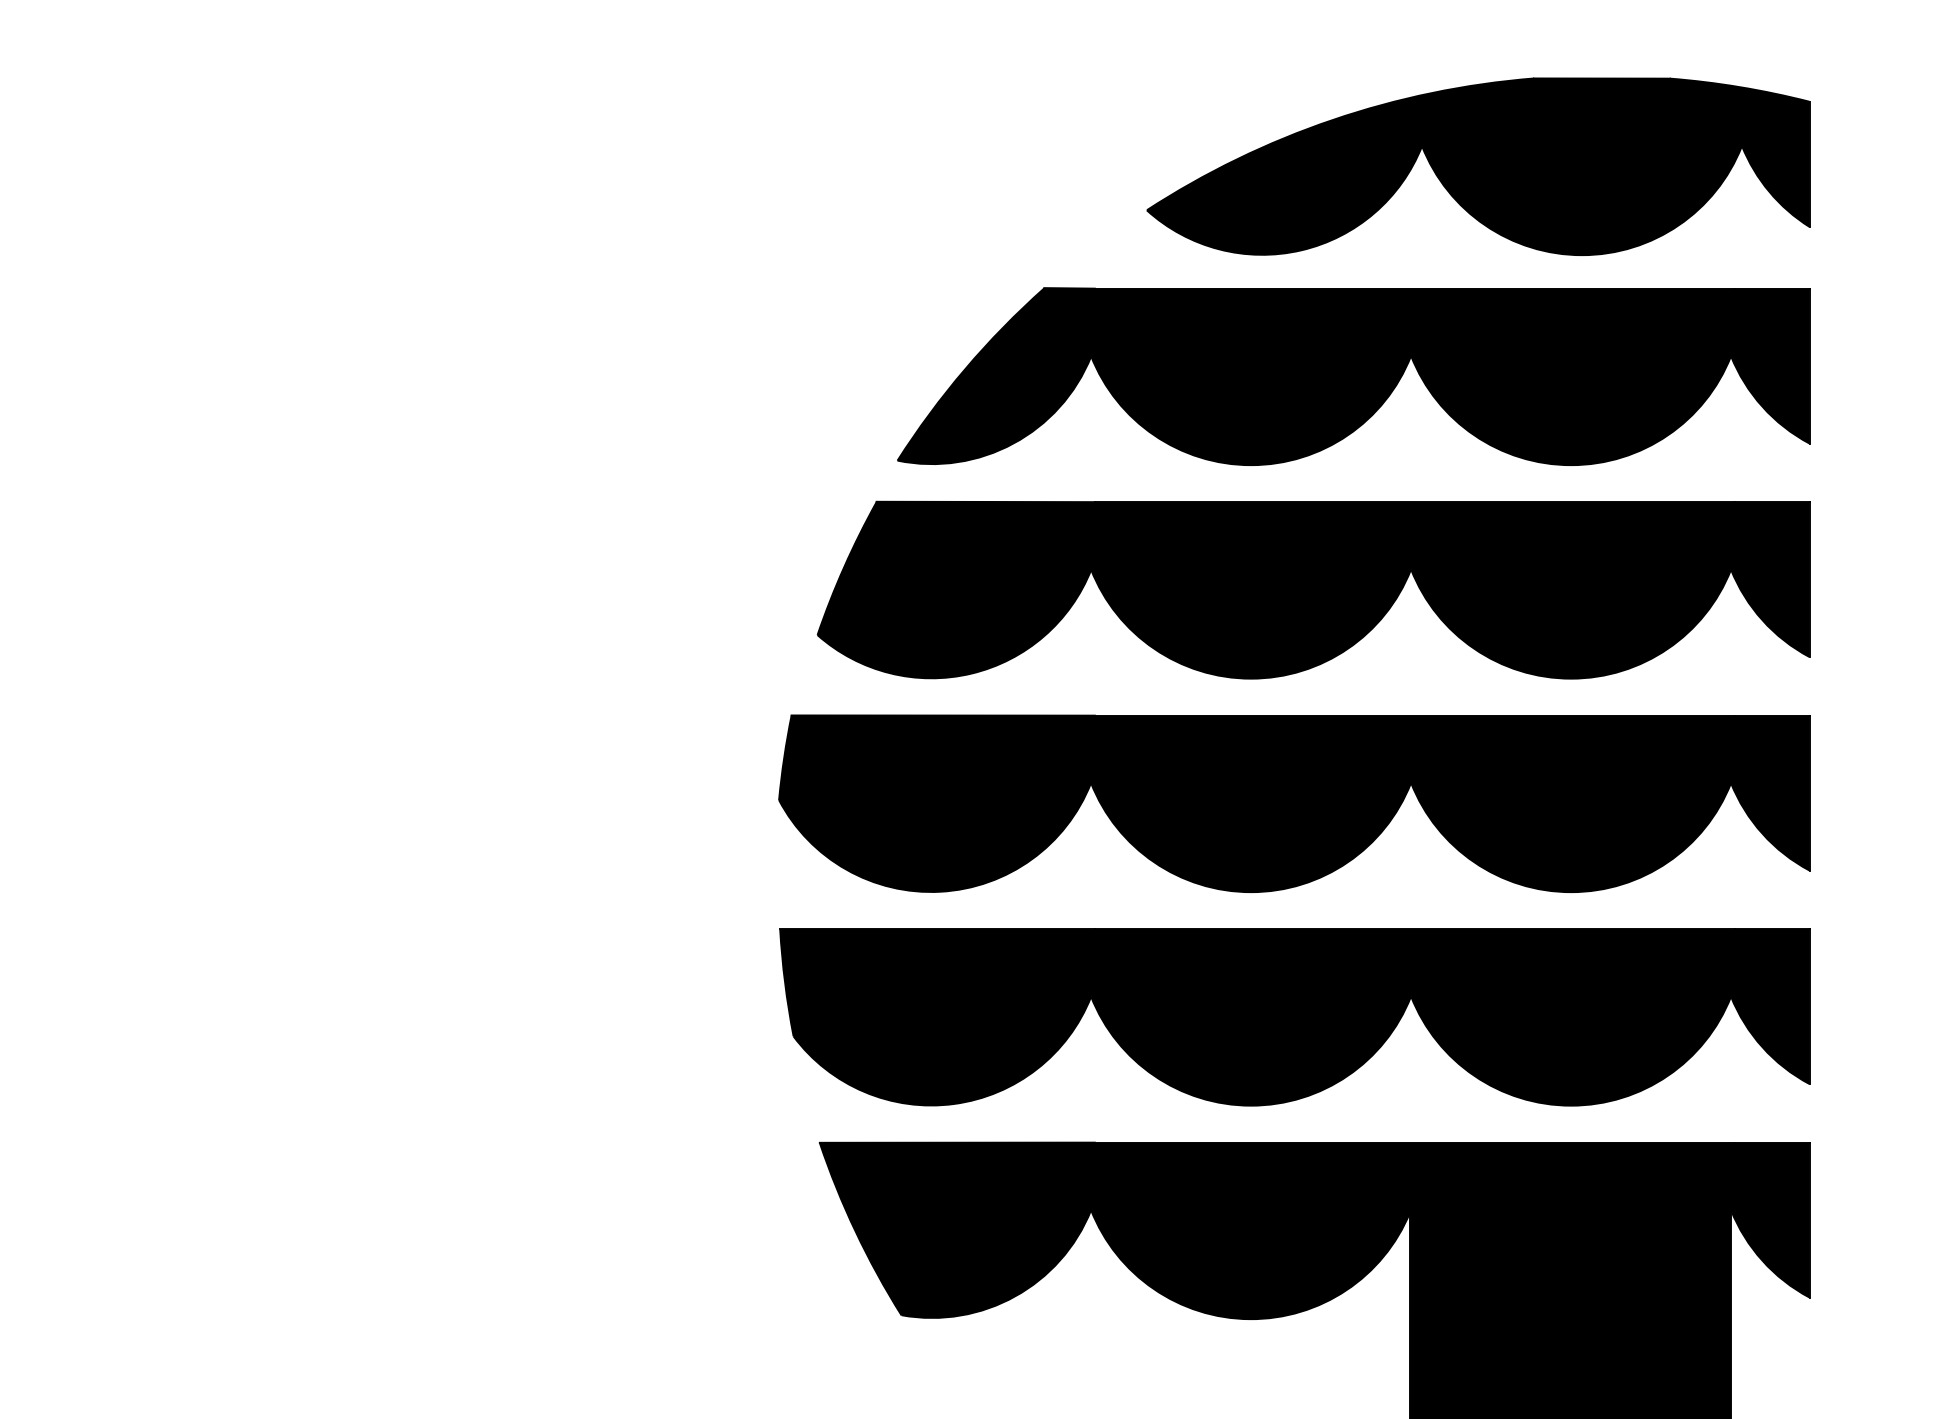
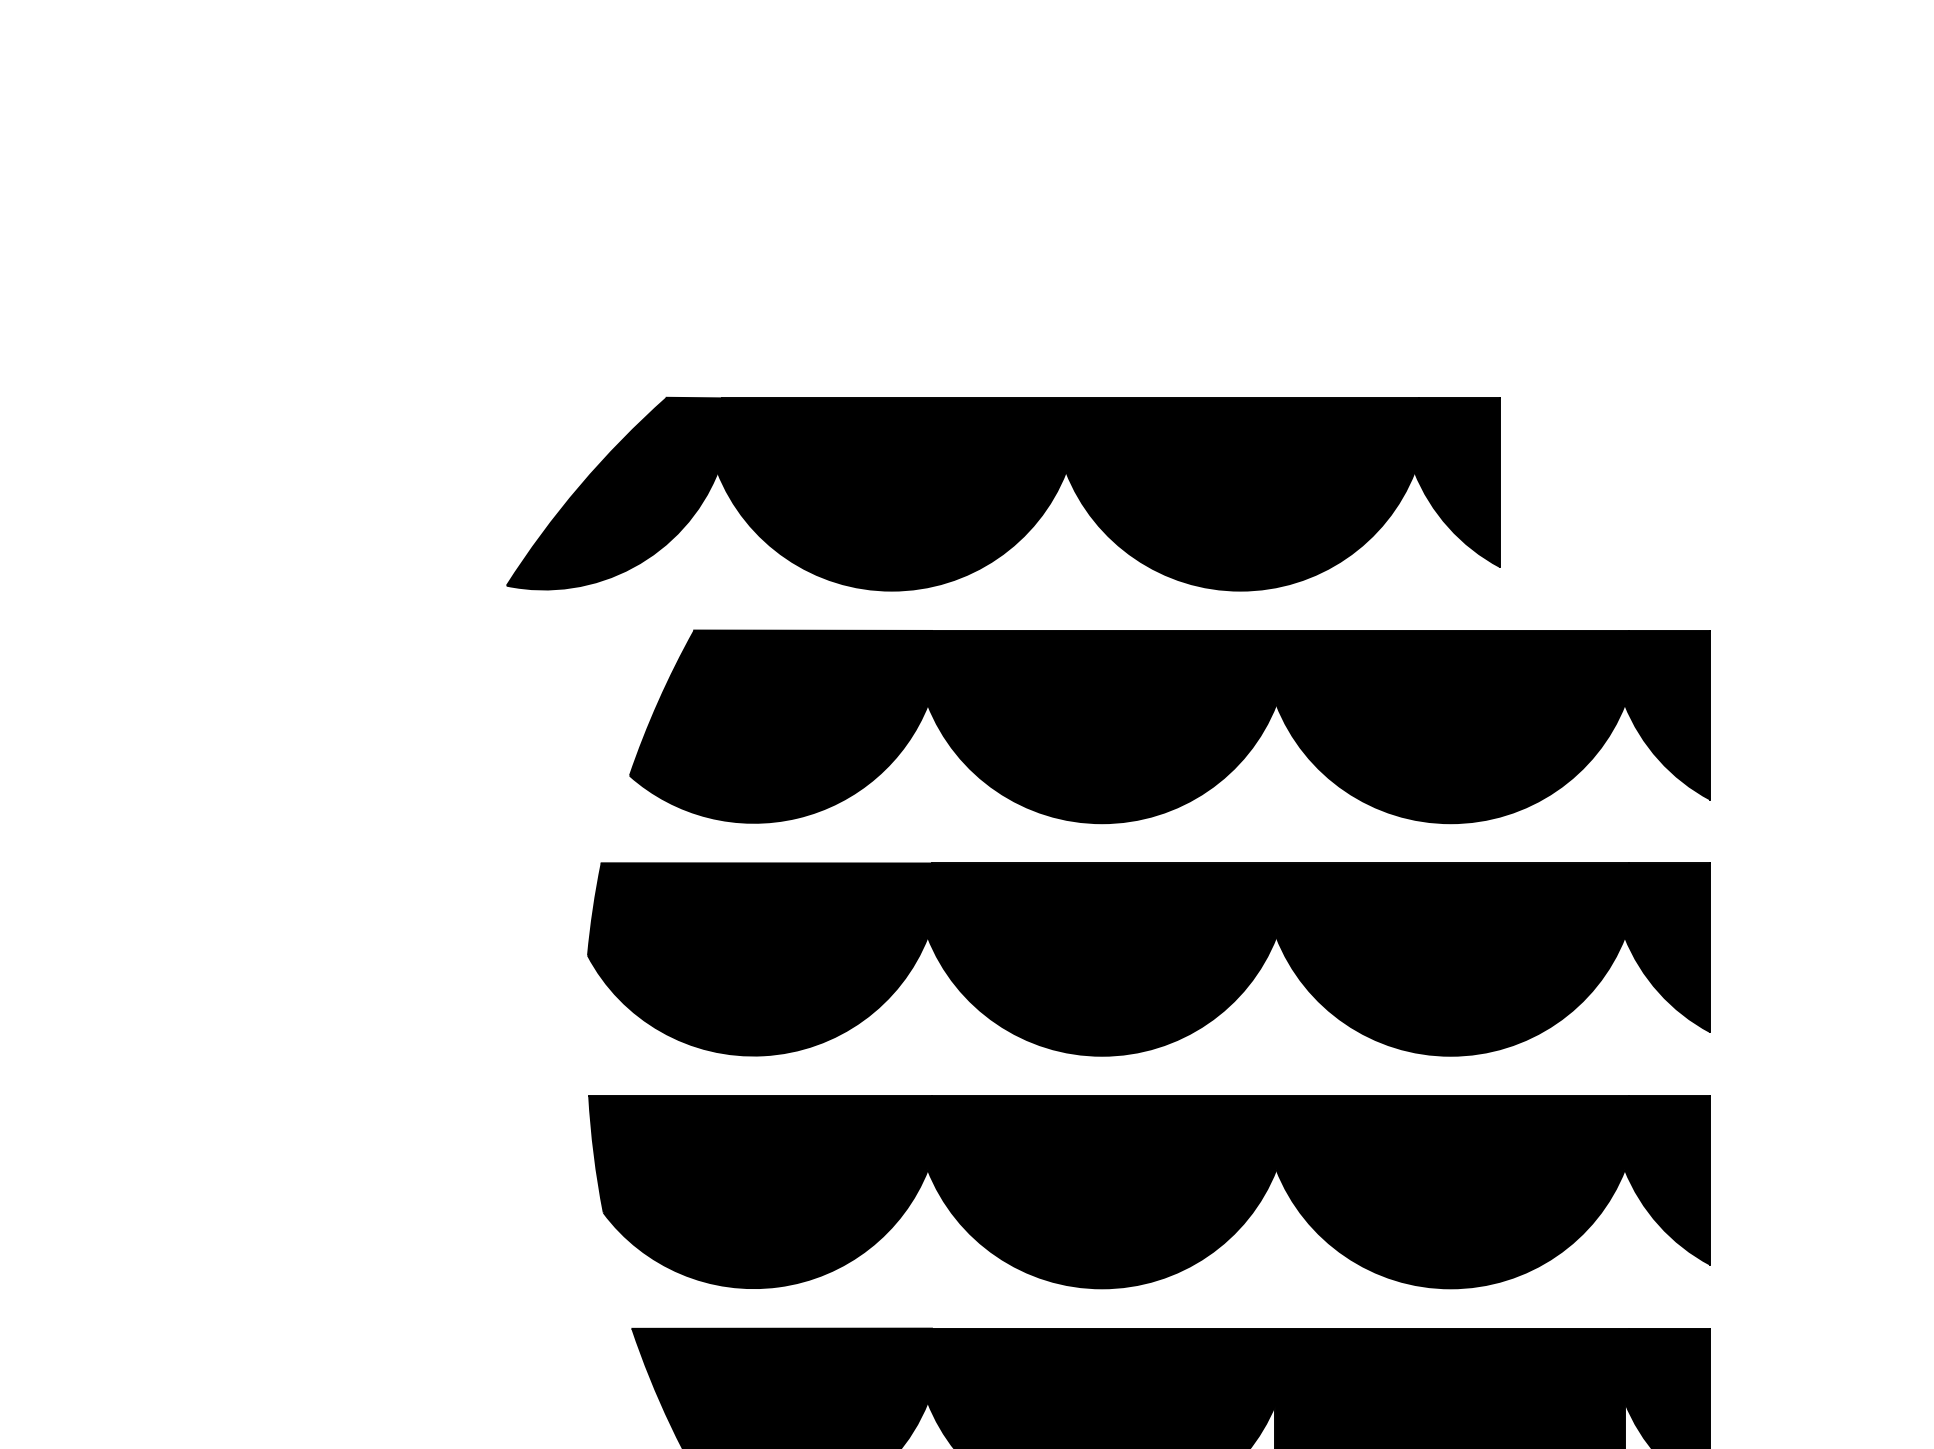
part: (1478, 166) -> (1349, 265), removed
part: (1353, 376) -> (1003, 494), moved

